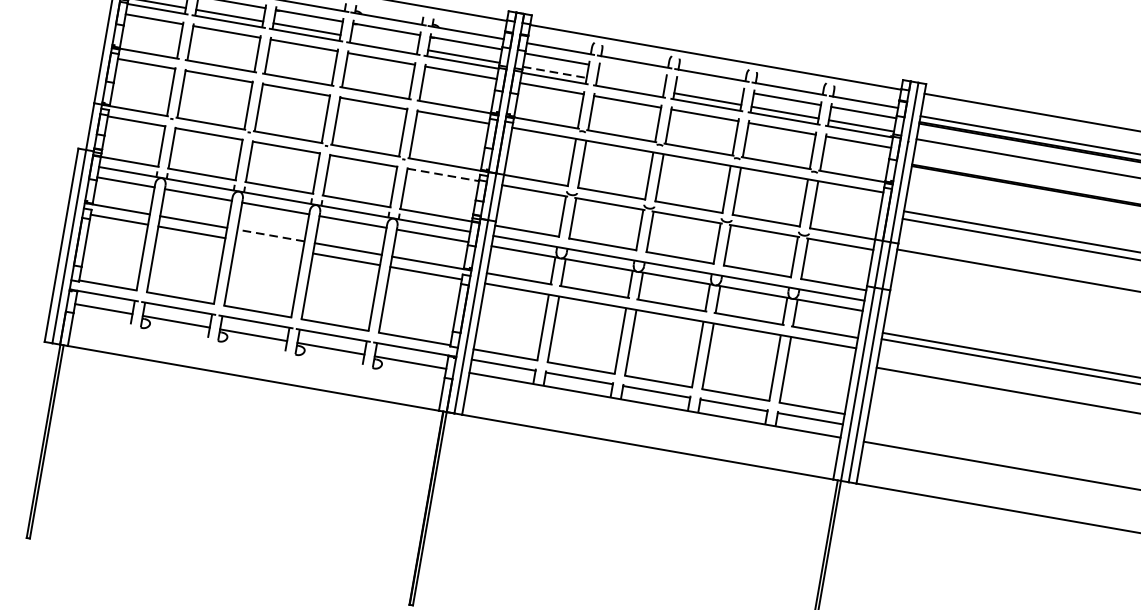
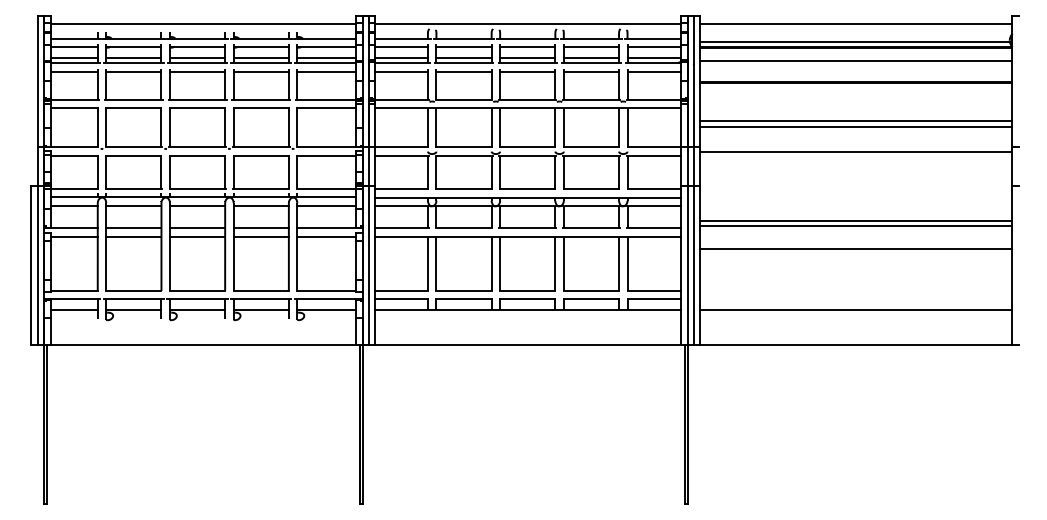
line: (383, 42) -> (260, 58), added
line: (555, 72) -> (402, 58), dashed -> solid
line: (632, 72) -> (463, 47), added
line: (629, 85) -> (463, 58), added
line: (709, 86) -> (527, 47), added
line: (444, 174) -> (327, 155), dashed -> solid
line: (270, 235) -> (197, 228), dashed -> solid
line: (269, 245) -> (197, 236), added

